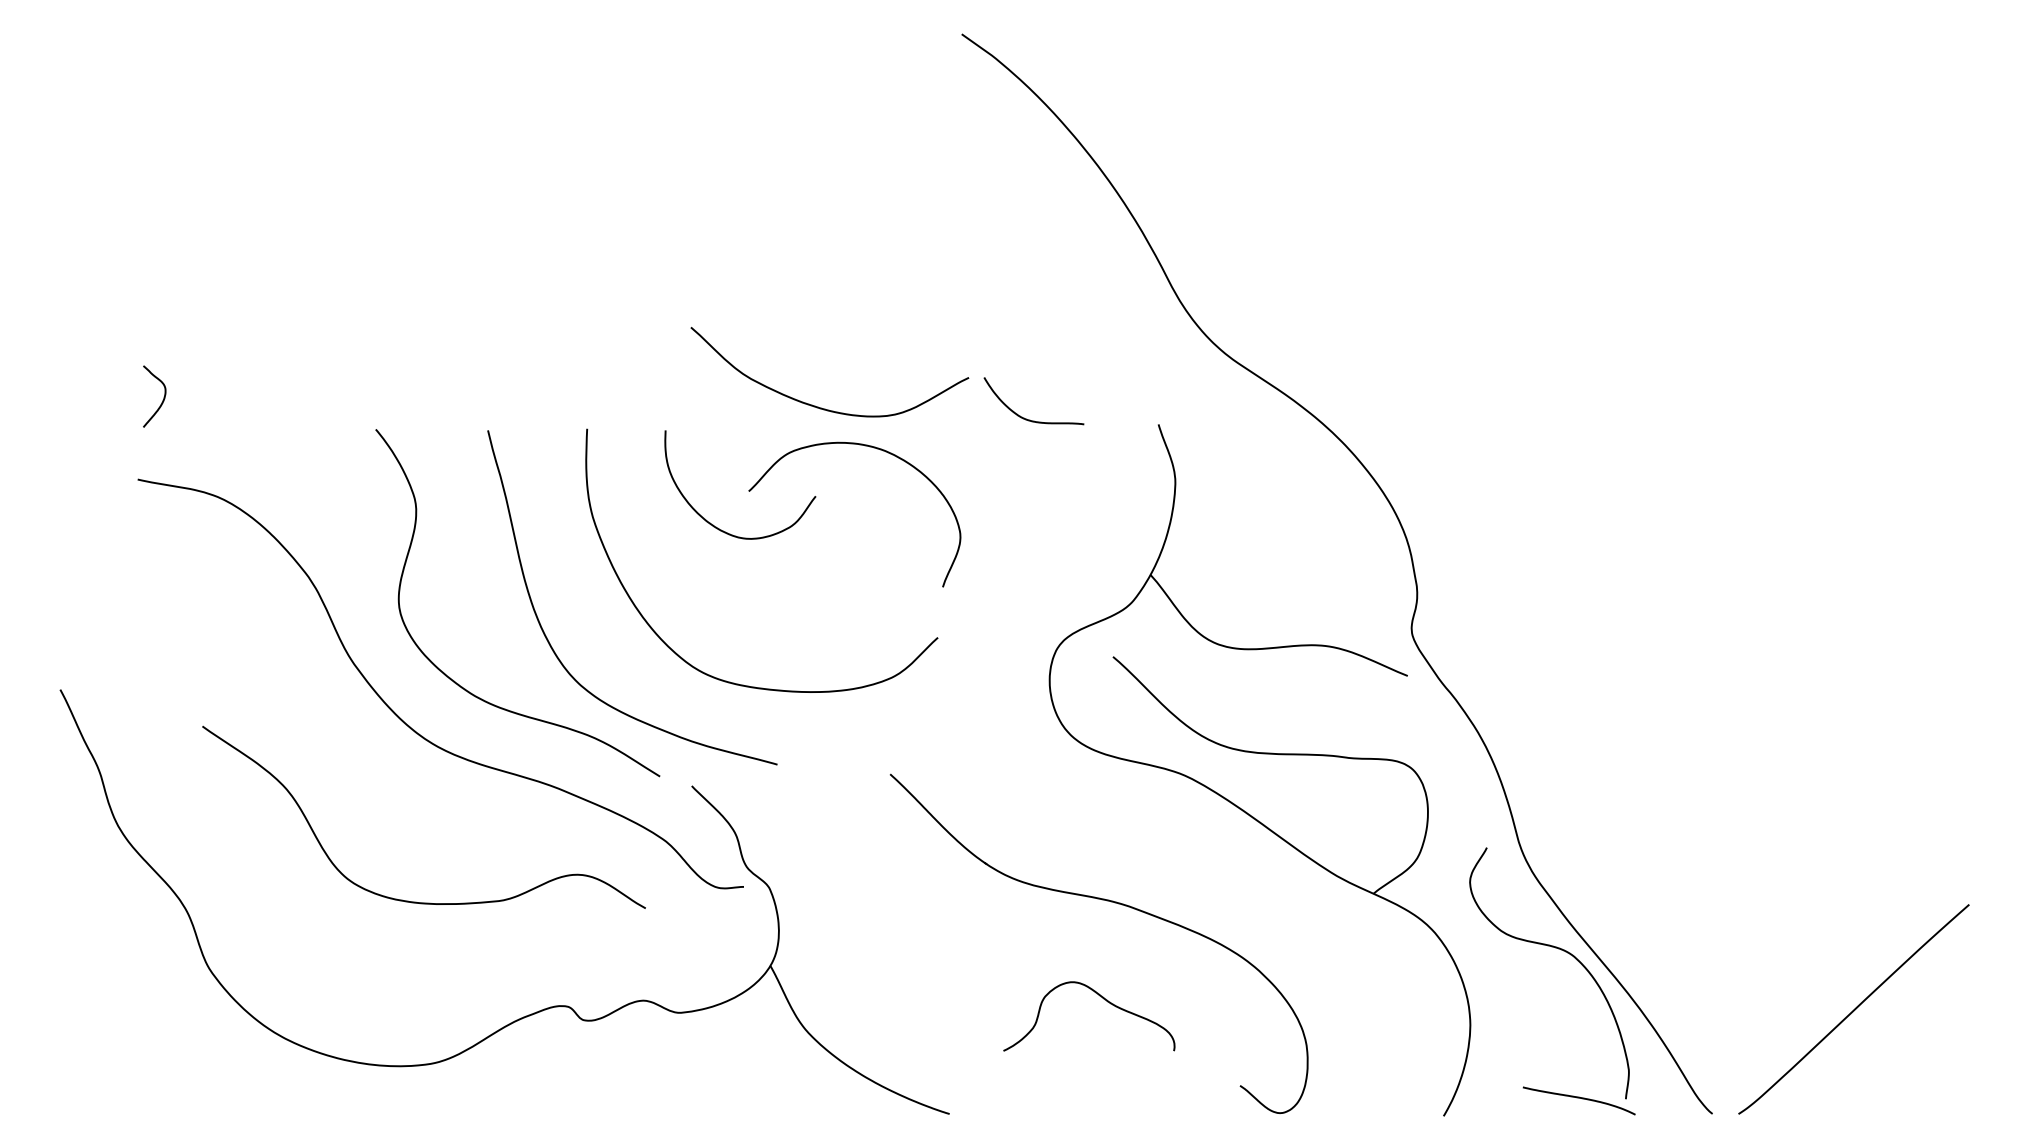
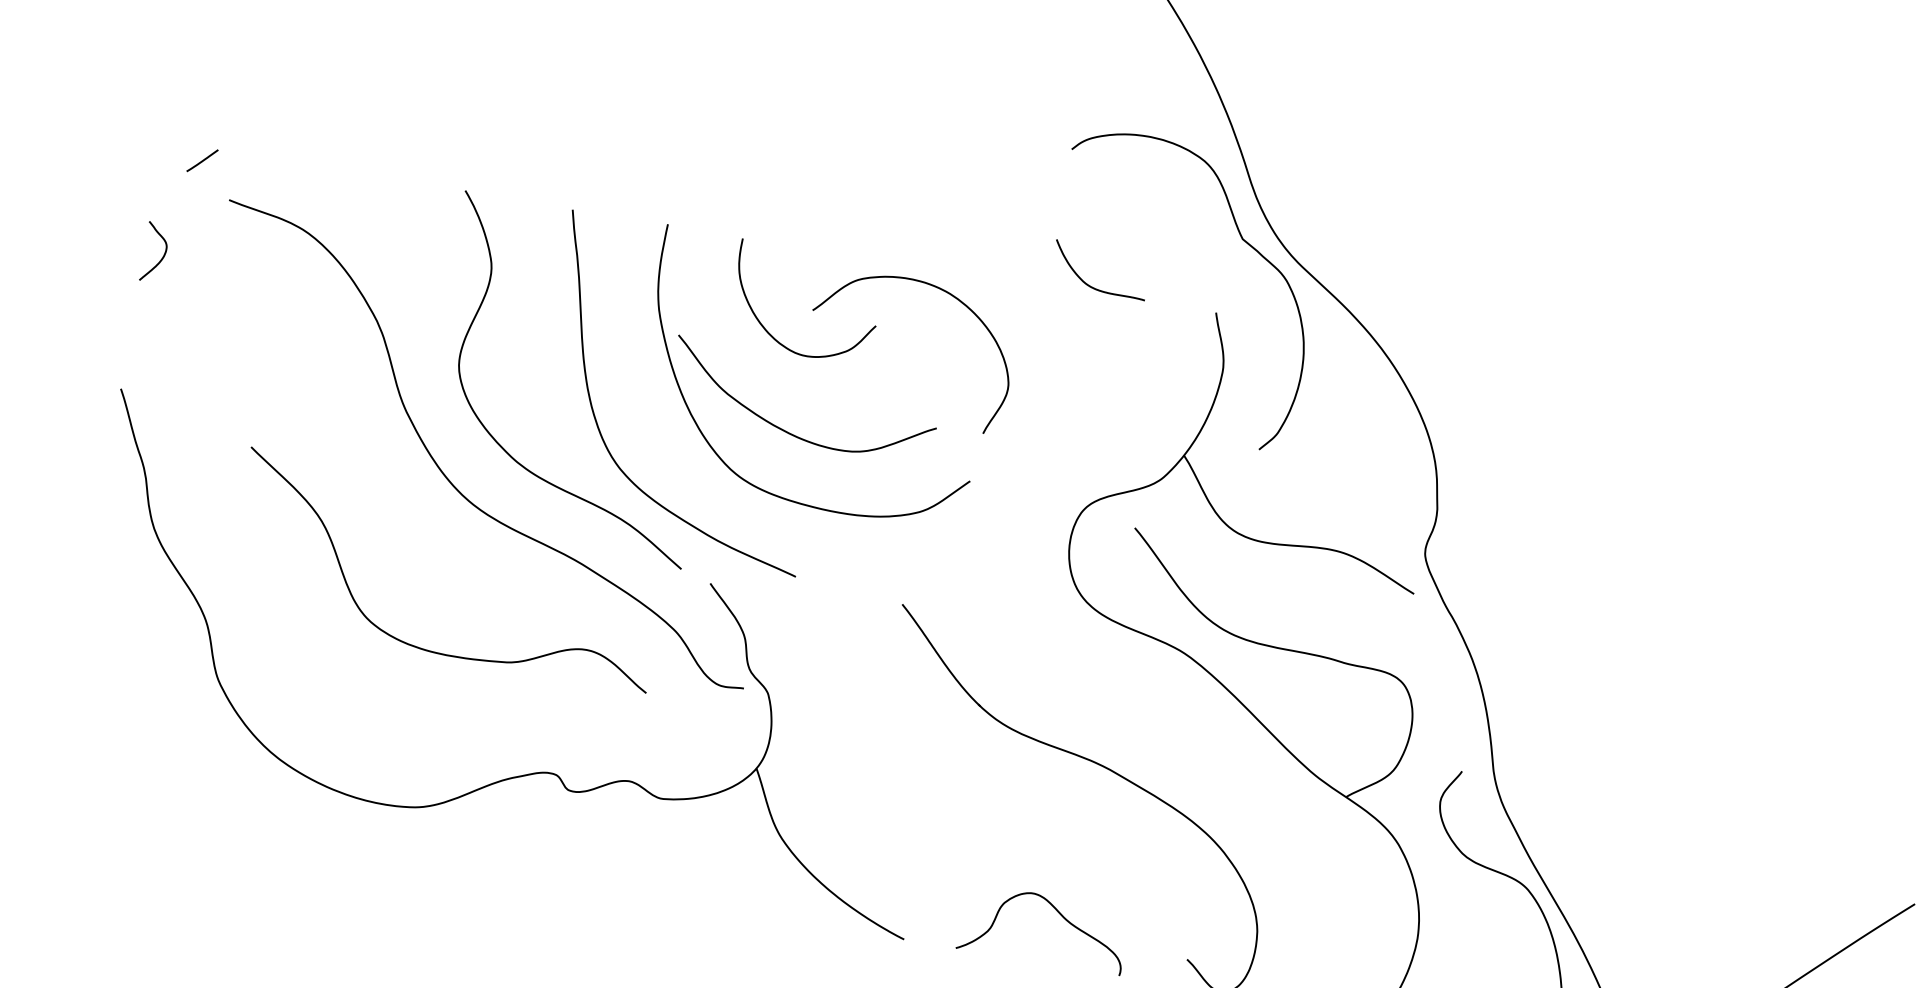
curve: (1172, 346) -> (1242, 240), added
curve: (162, 400) -> (162, 257), moved
curve: (818, 406) -> (787, 431), moved
line: (103, 444) -> (202, 160), added
curve: (1103, 999) -> (1059, 915), moved

